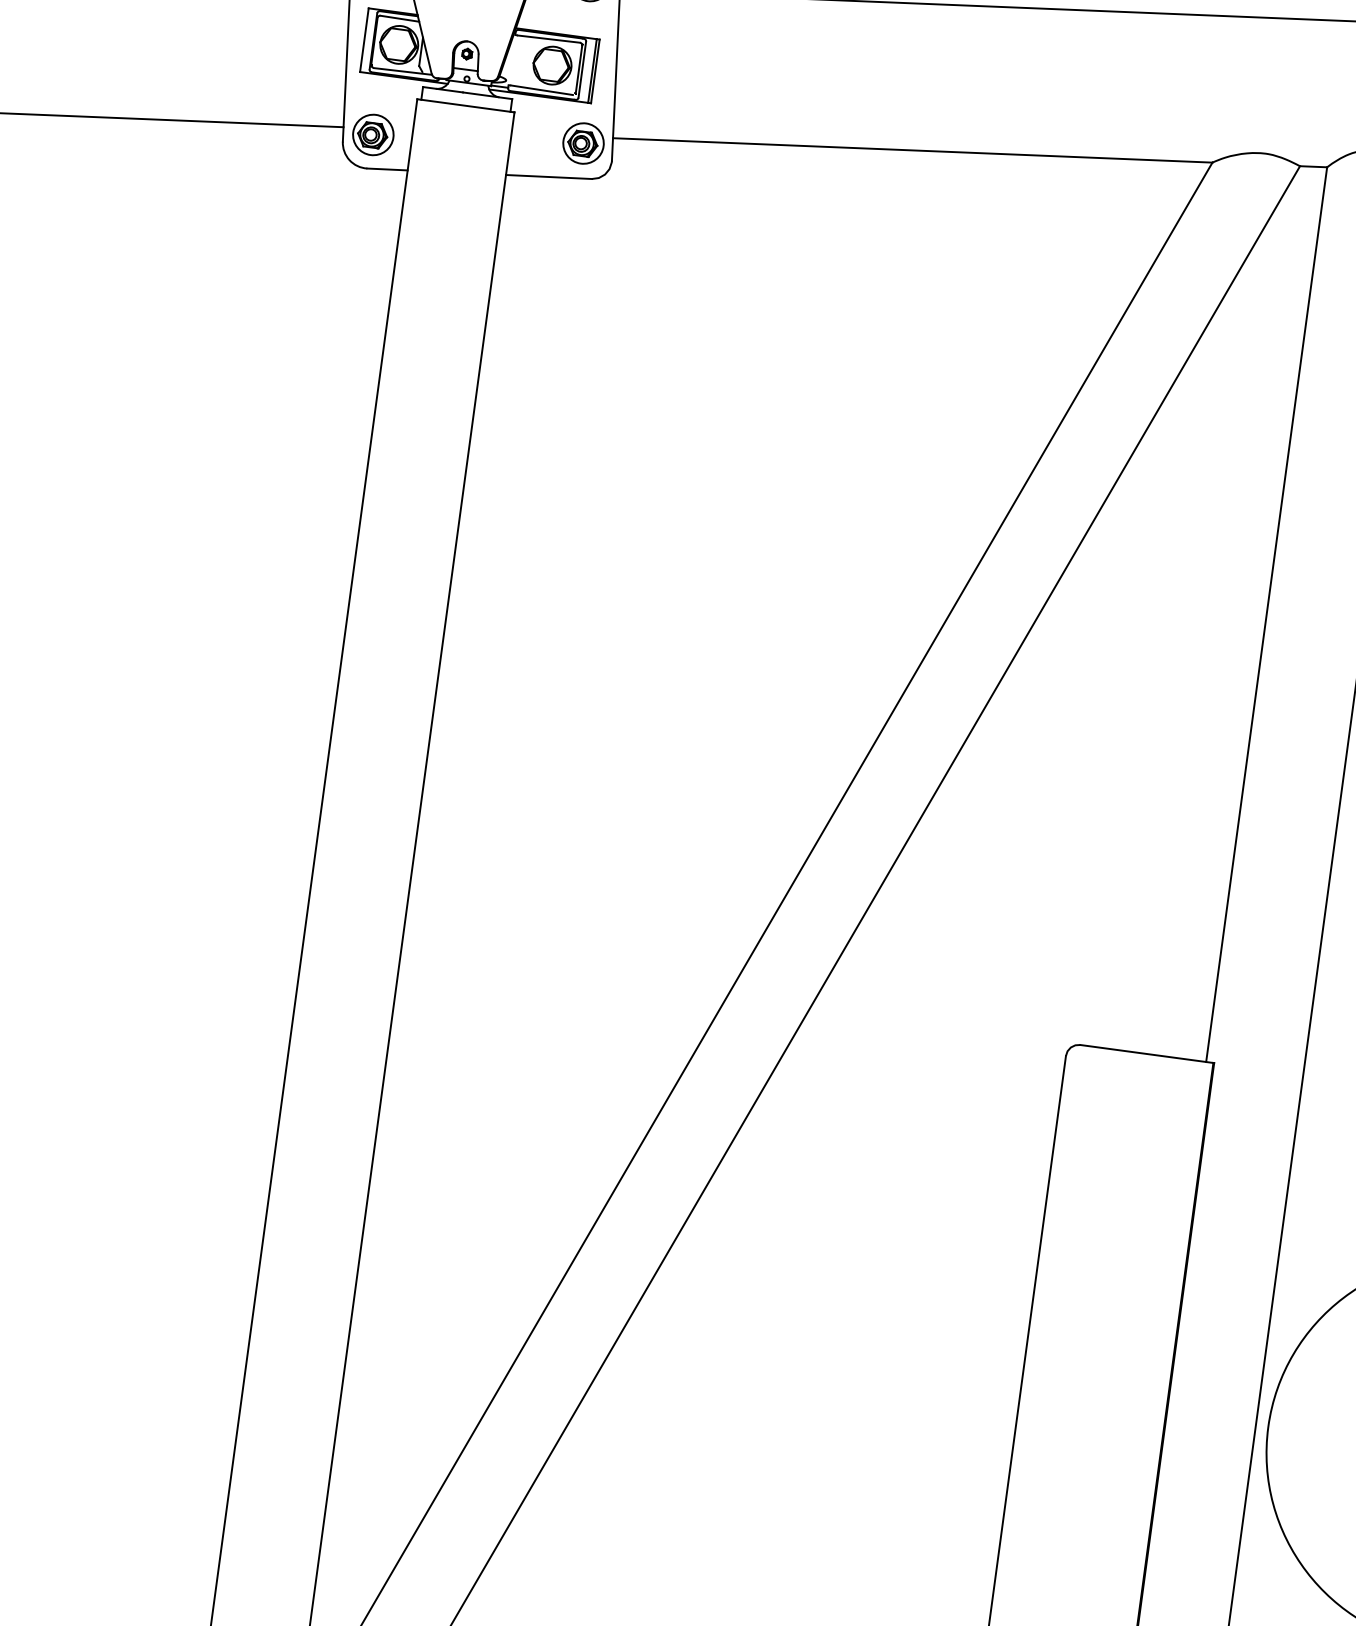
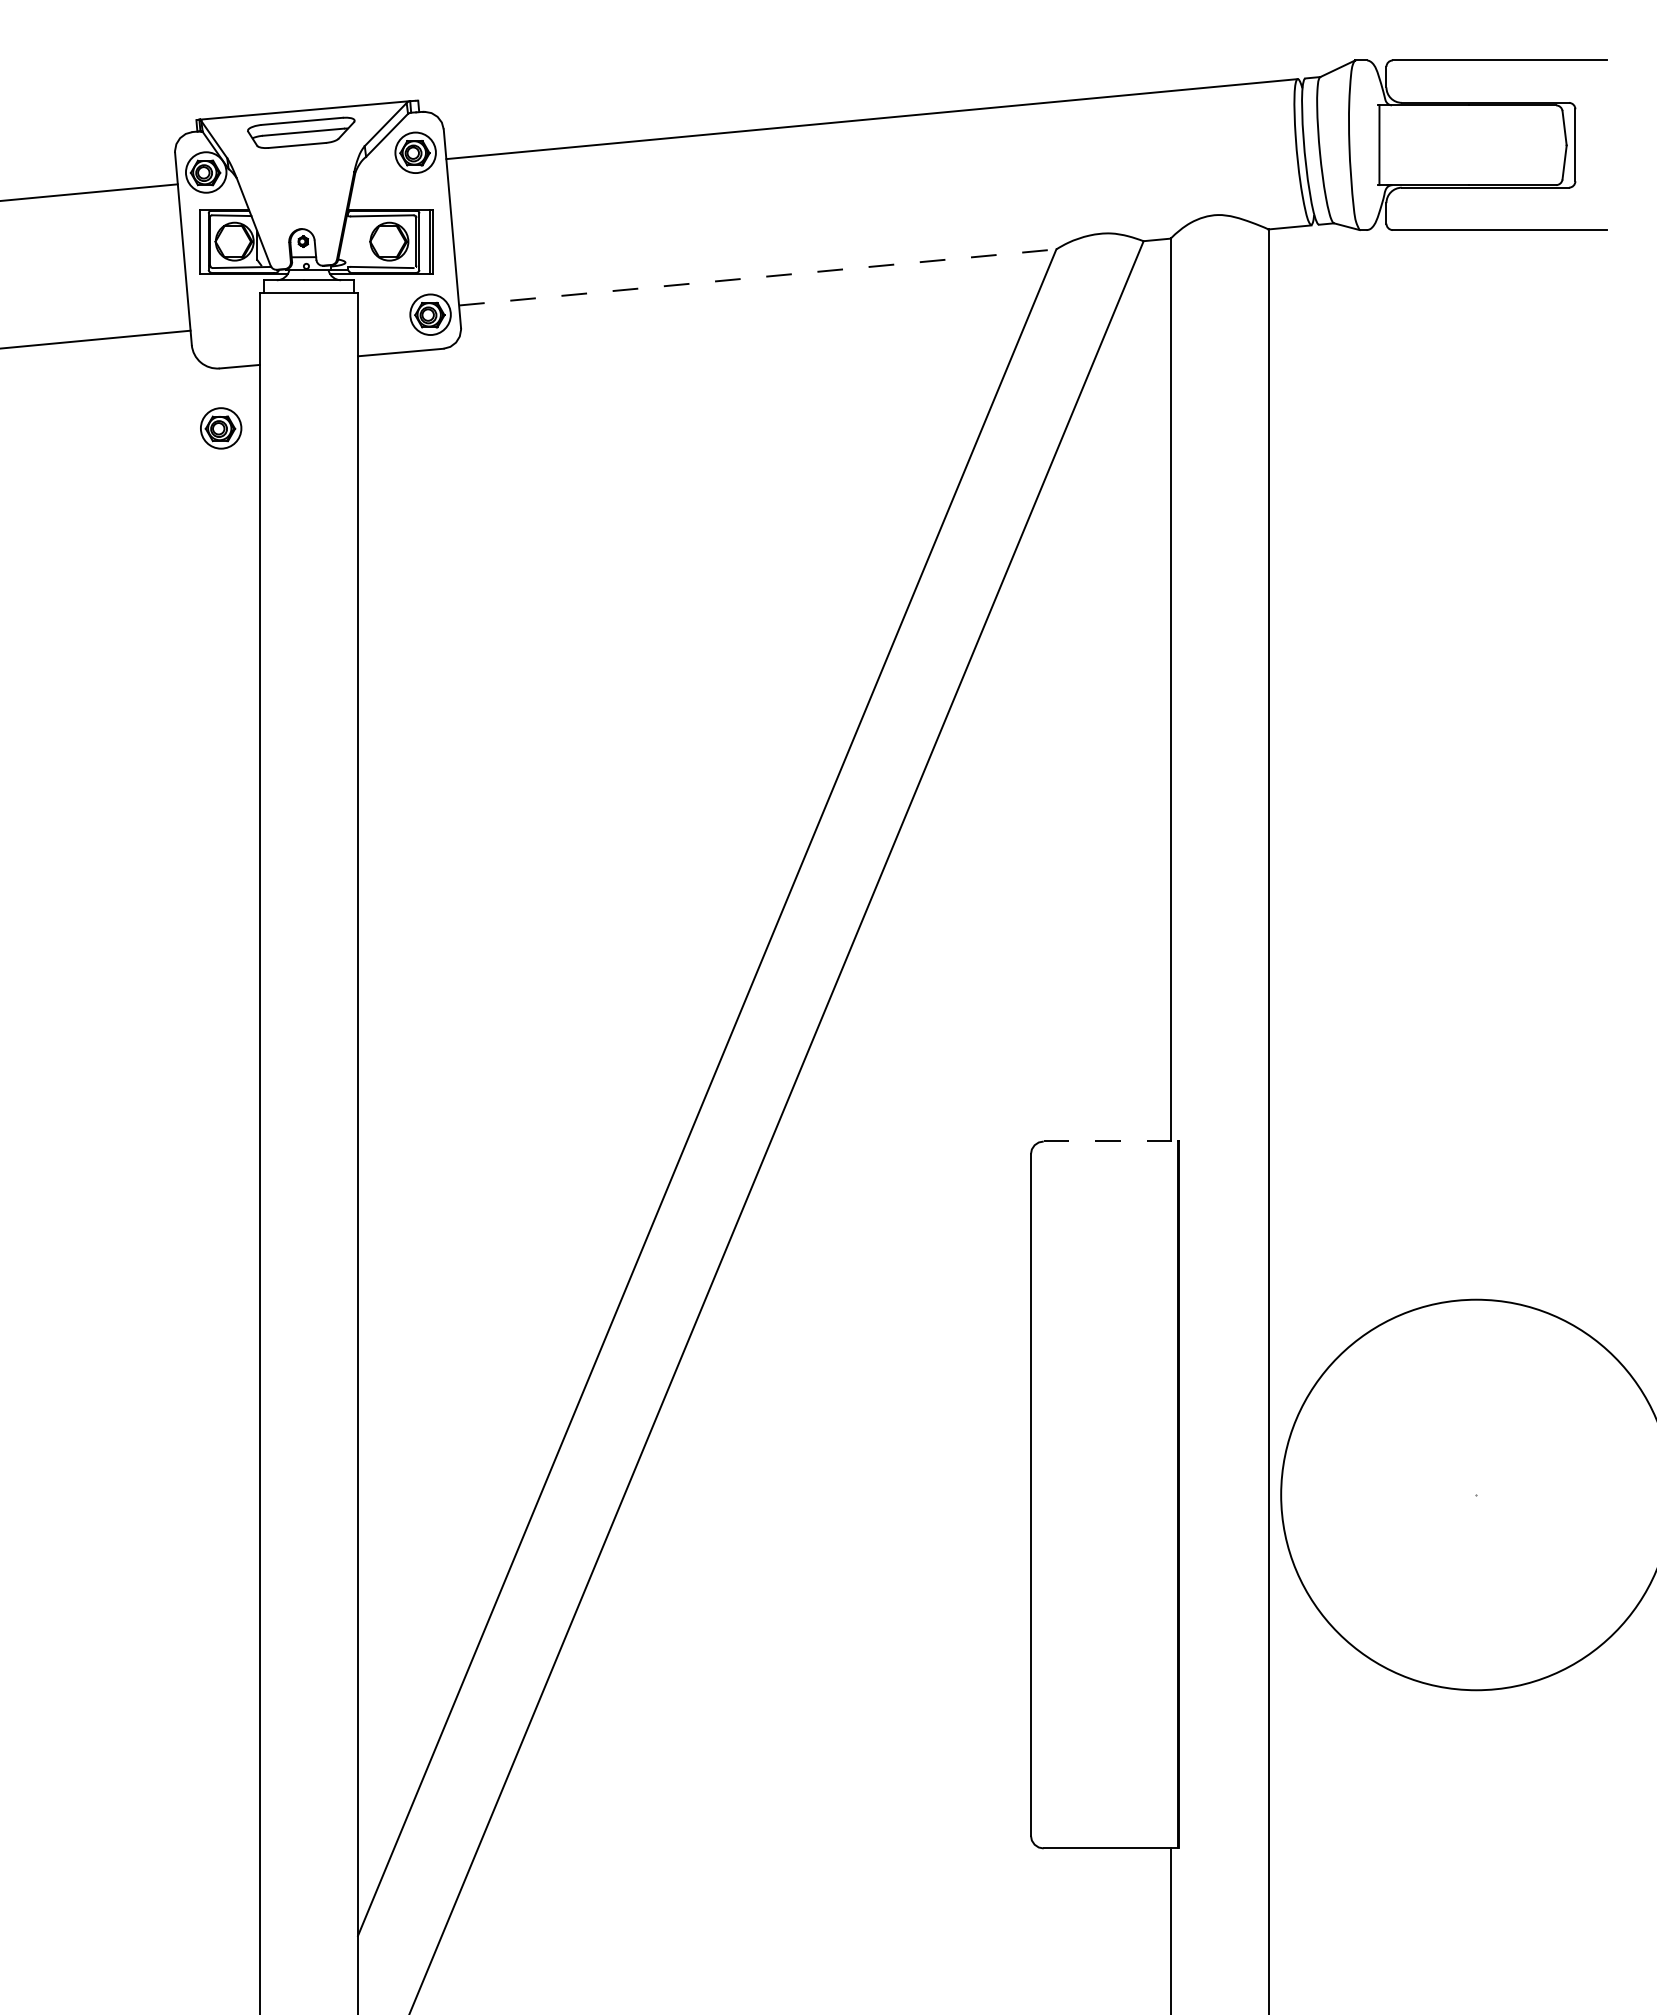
part: (373, 135) -> (221, 428), moved
line: (912, 150) -> (757, 277), solid -> dashed
line: (1147, 1054) -> (1111, 1141), solid -> dashed

